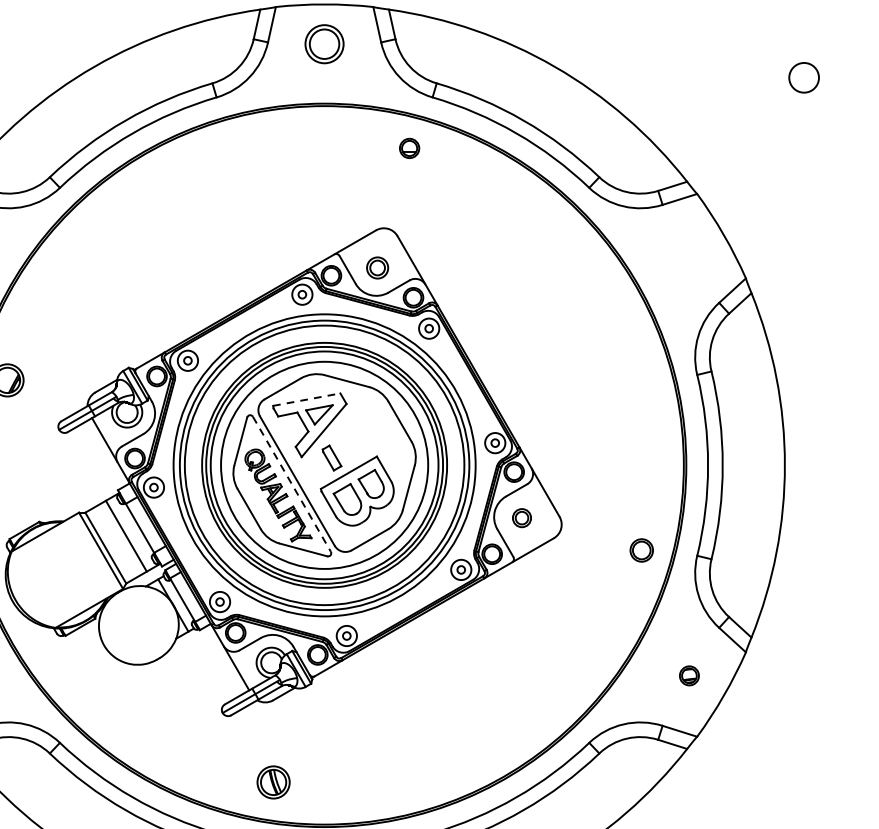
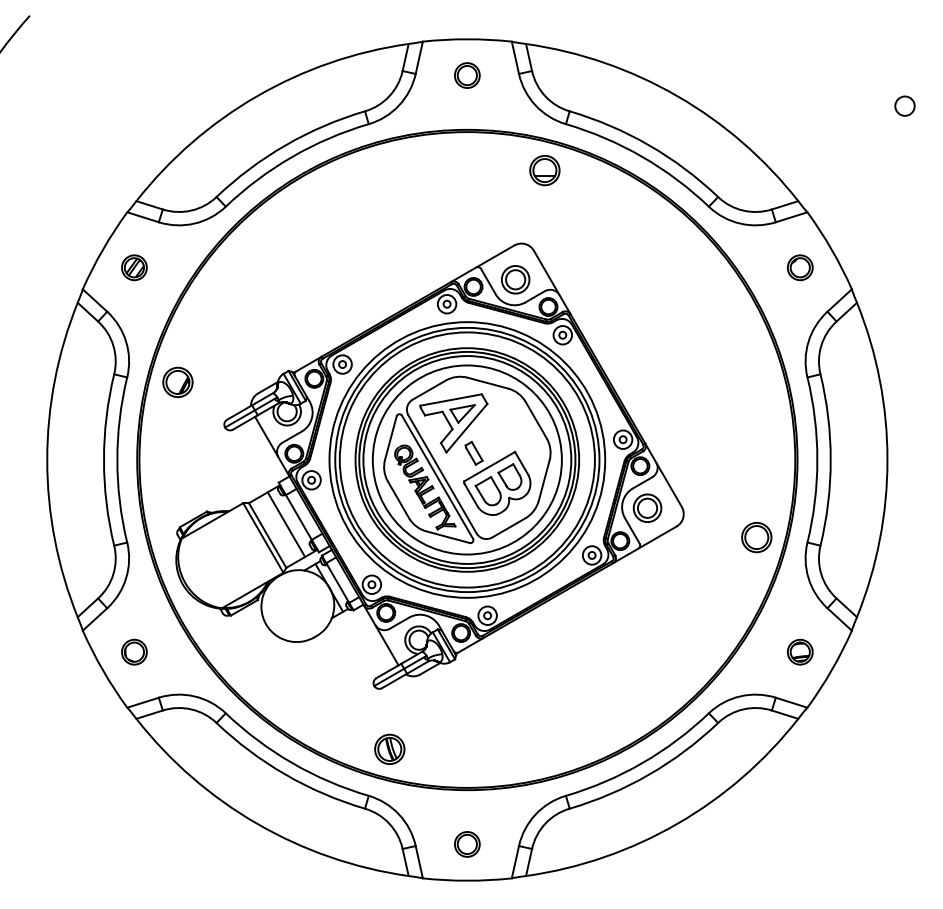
part: (324, 44) -> (467, 75), size x0.71
circle: (803, 76) -> (904, 105), size x0.71
part: (409, 148) -> (544, 170), size x1.67
part: (689, 254) -> (800, 267), added
part: (377, 267) -> (515, 279), size x1.43
line: (307, 399) -> (451, 399), dashed -> solid
line: (291, 484) -> (437, 477), dashed -> solid
part: (521, 517) -> (647, 507), size x1.67
part: (641, 550) -> (756, 537), size x1.43
part: (689, 675) -> (800, 651), size x1.43
part: (273, 781) -> (389, 748), moved

